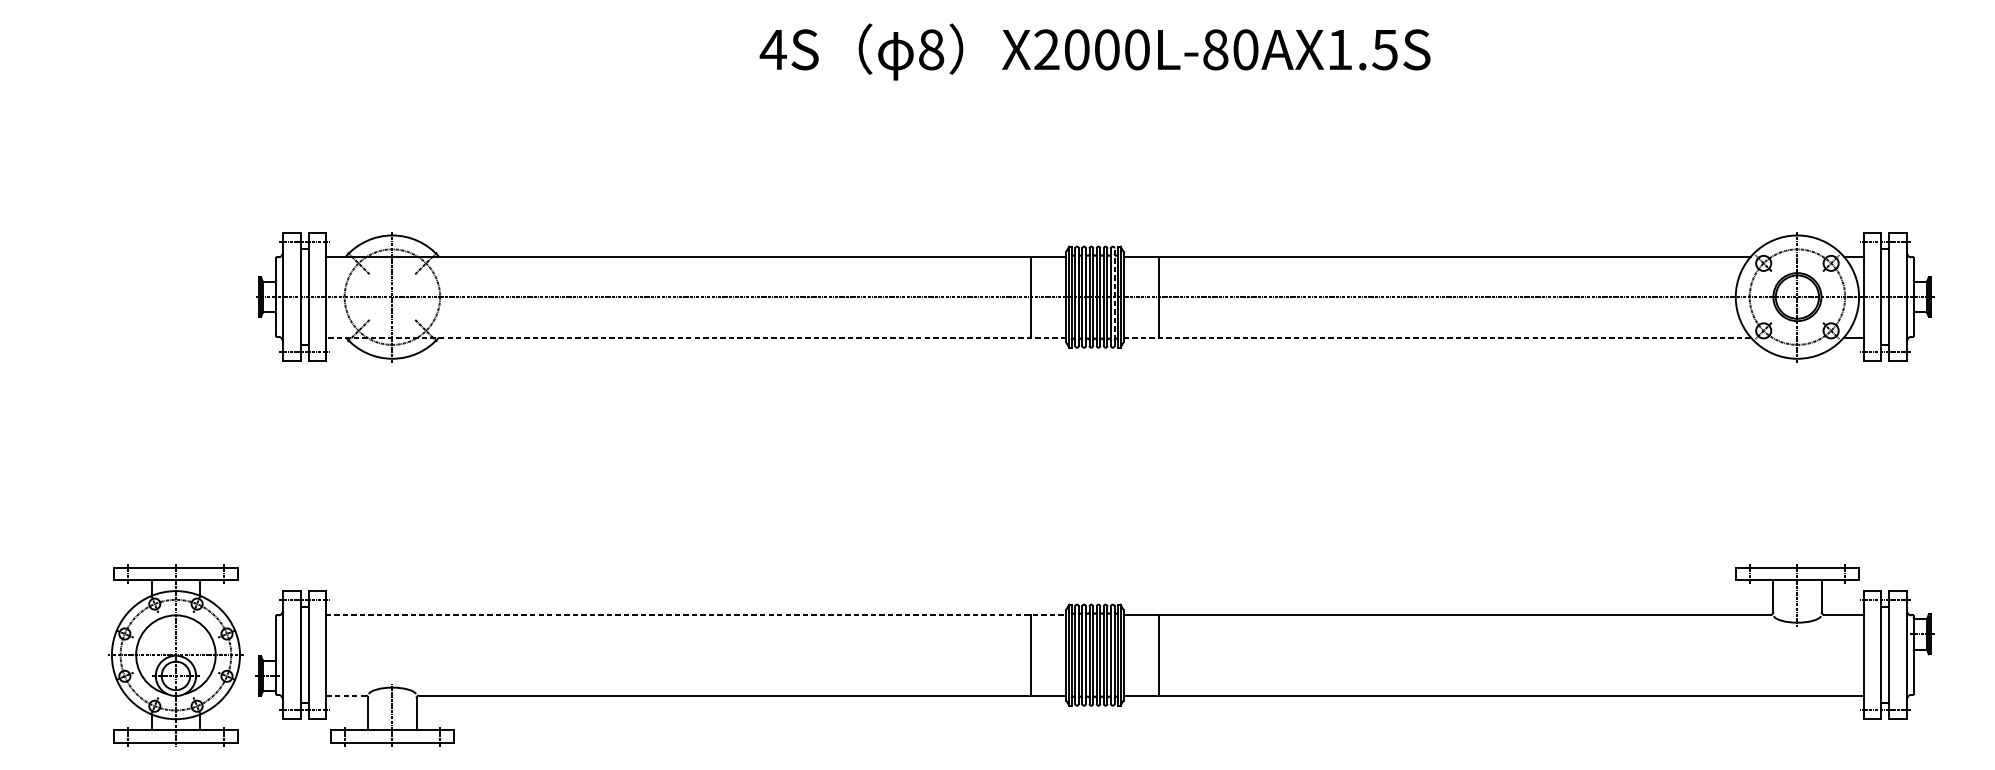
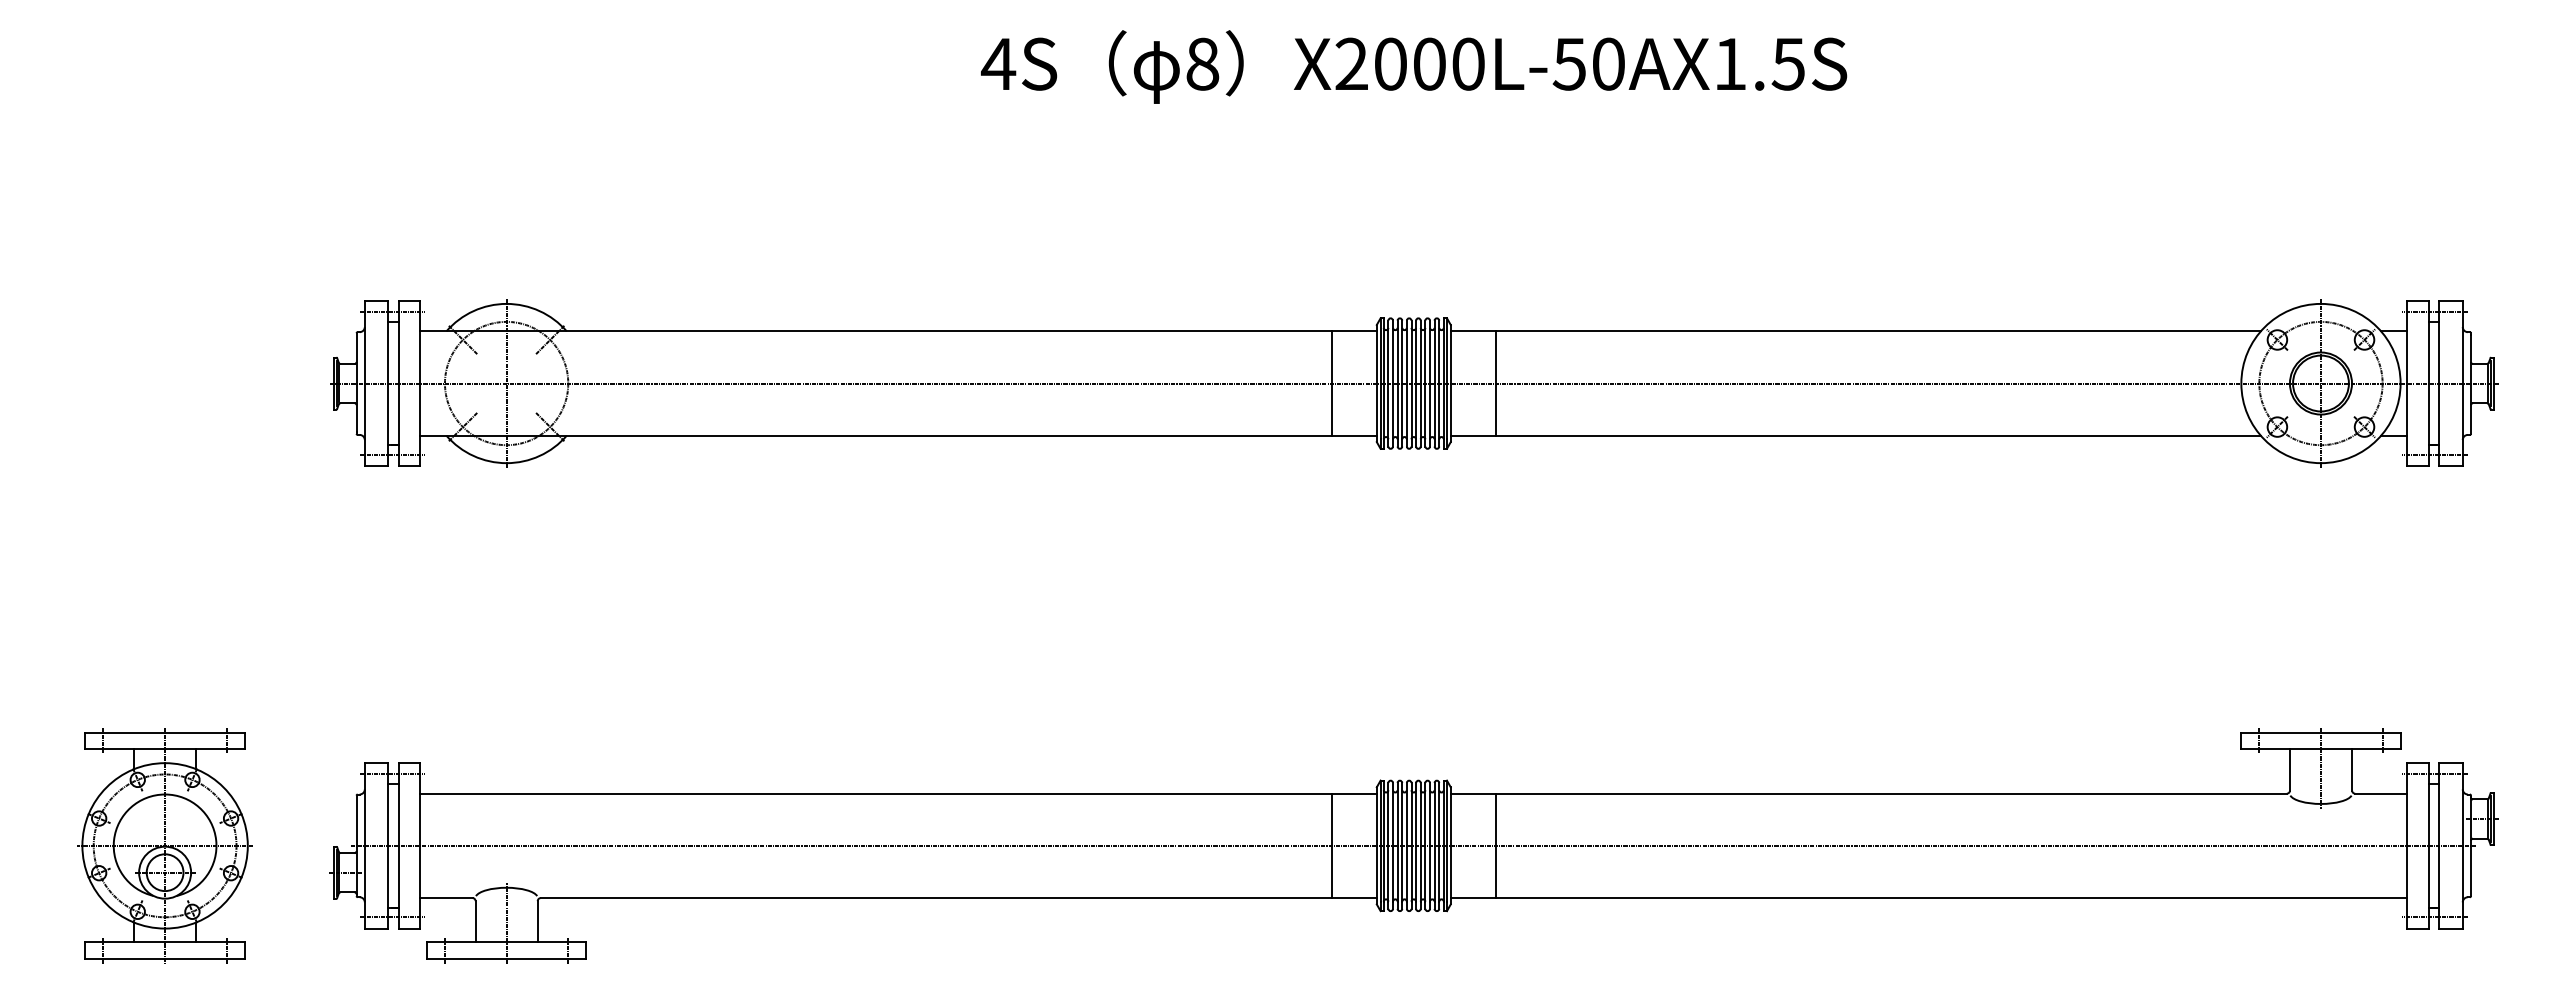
text: (1215, 49) -> (1569, 63), X2000L-80AX1.5S -> X2000L-50AX1.5S
line: (1114, 294) -> (1439, 379), dashed -> solid
line: (695, 337) -> (898, 435), dashed -> solid
line: (1436, 337) -> (1855, 435), dashed -> solid
line: (696, 614) -> (899, 793), dashed -> solid
part: (175, 654) -> (164, 845), moved
line: (1094, 654) -> (1413, 845), added
line: (345, 695) -> (445, 898), dashed -> solid

